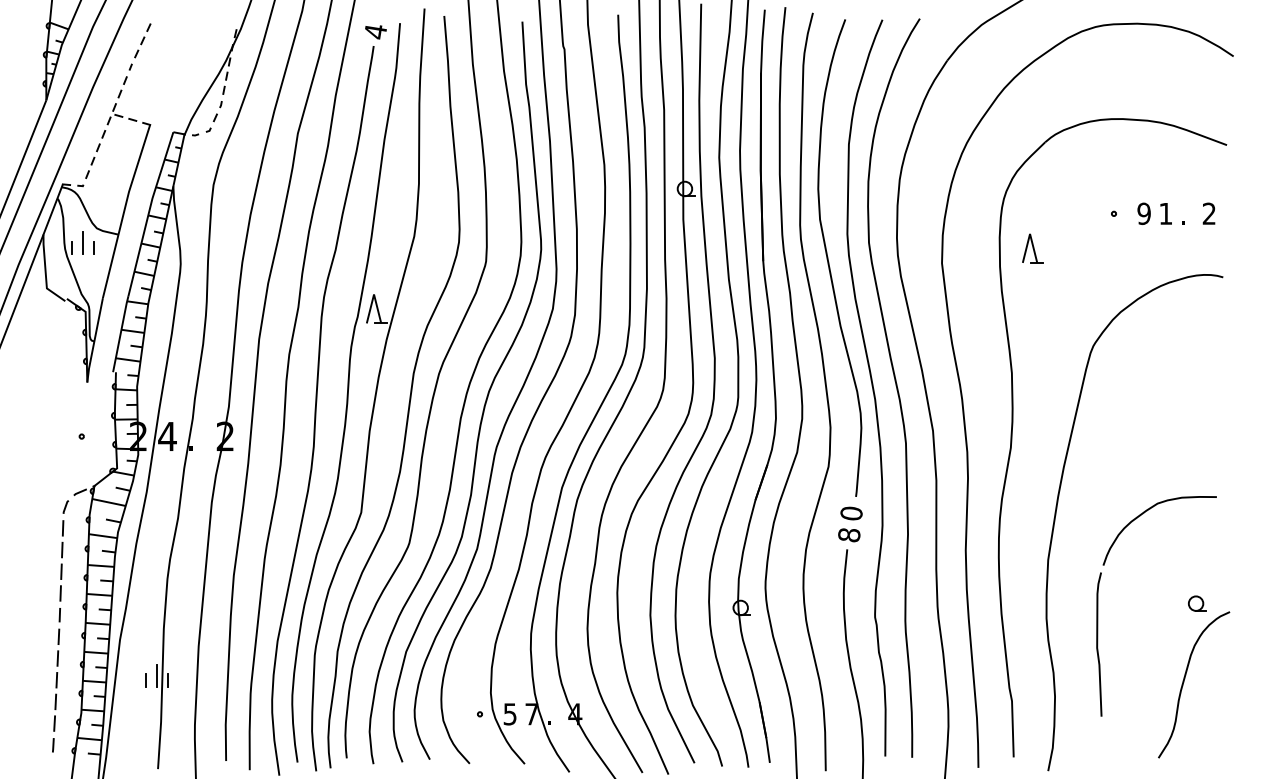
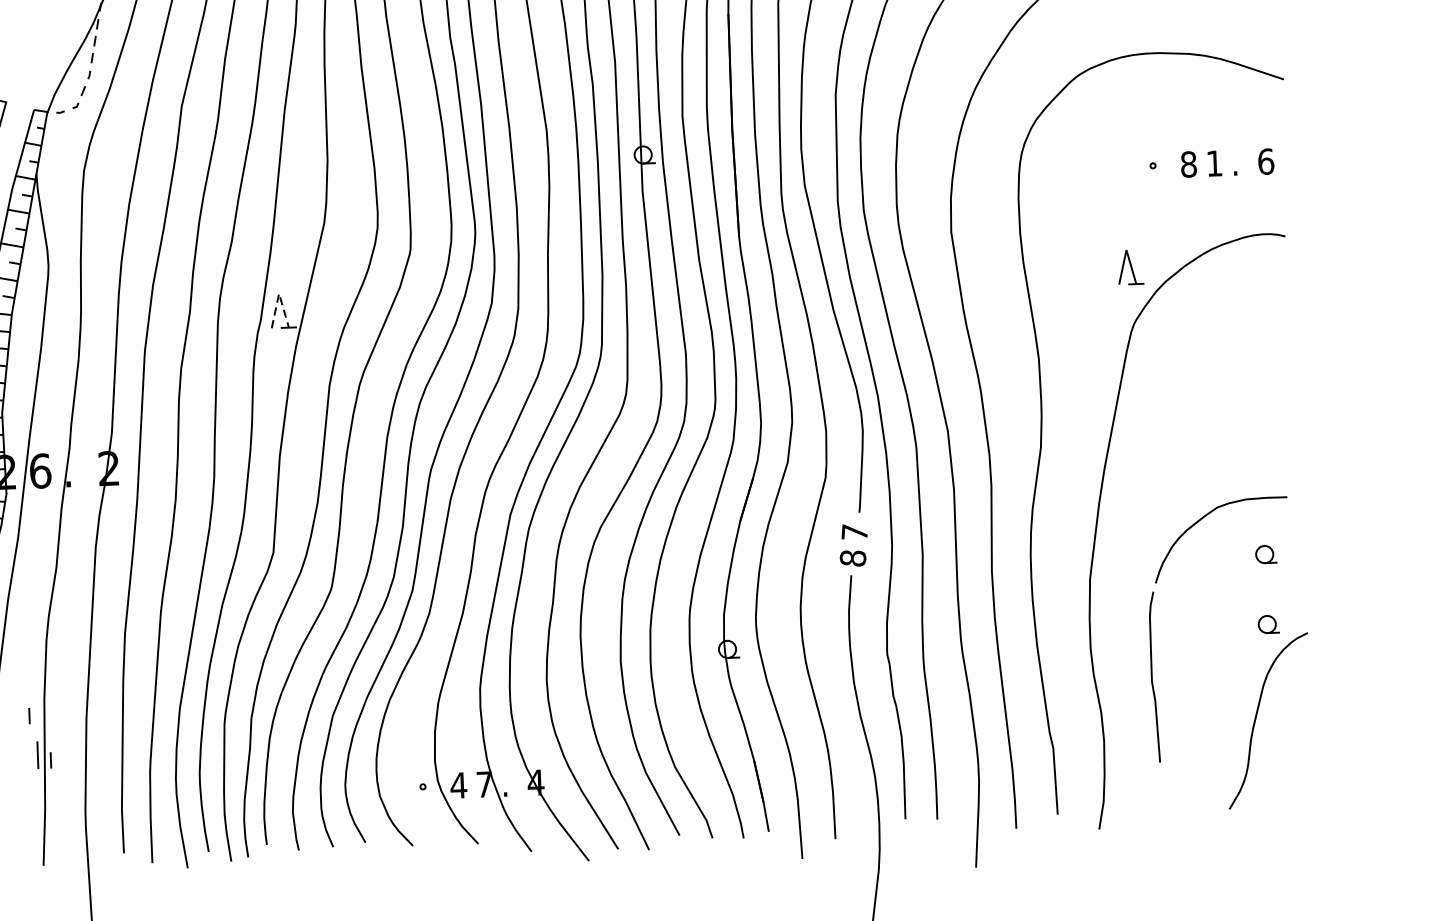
text: (1143, 213) -> (1188, 164), 9 -> 8
text: (1209, 213) -> (1266, 161), 2 -> 6
part: (1032, 248) -> (1130, 267), moved
line: (374, 294) -> (279, 293), solid -> dashed
text: (167, 436) -> (40, 471), 4 -> 6
text: (851, 513) -> (854, 532), 0 -> 7
part: (1197, 544) -> (1266, 554), added
line: (145, 680) -> (29, 716), moved
text: (510, 714) -> (459, 785), 5 -> 4

